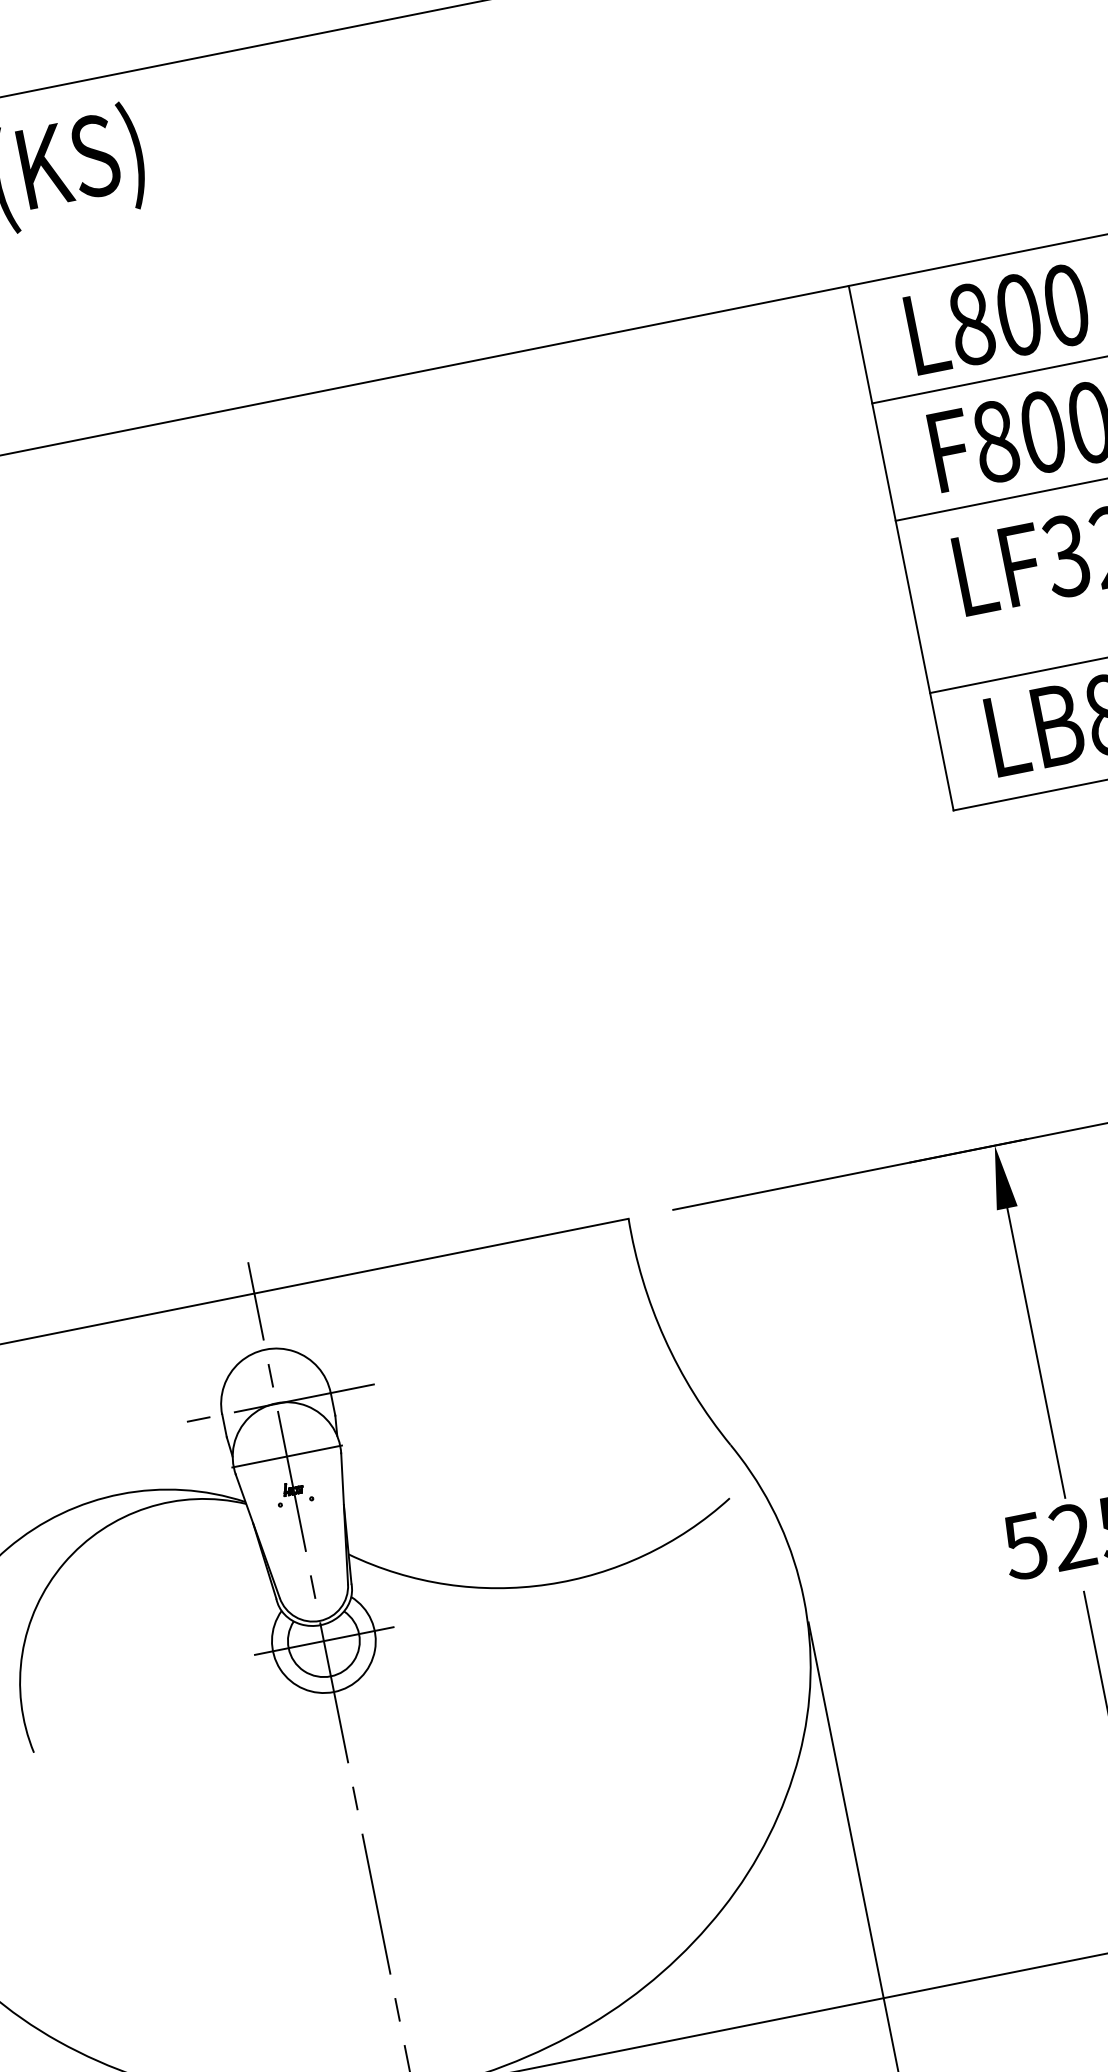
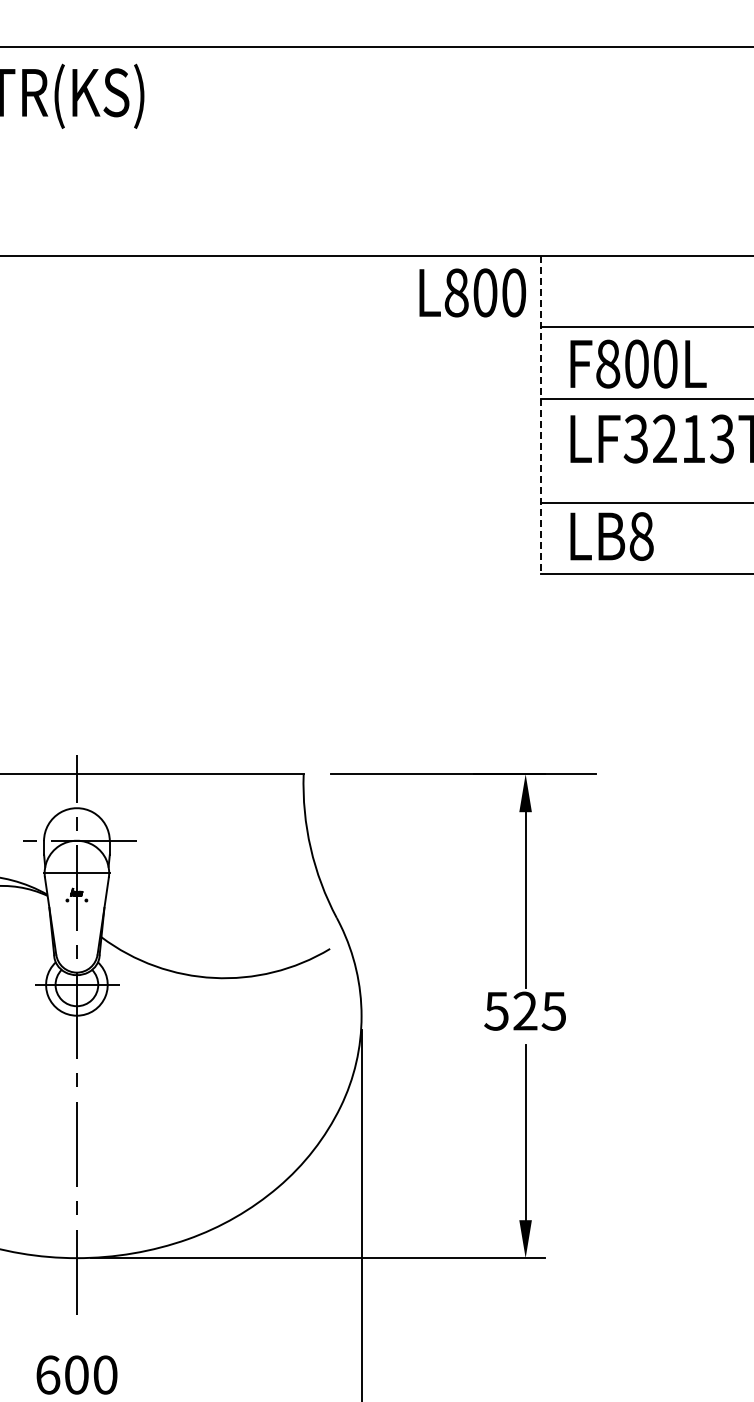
text: (997, 318) -> (472, 292), moved
line: (901, 548) -> (540, 415), solid -> dashed

